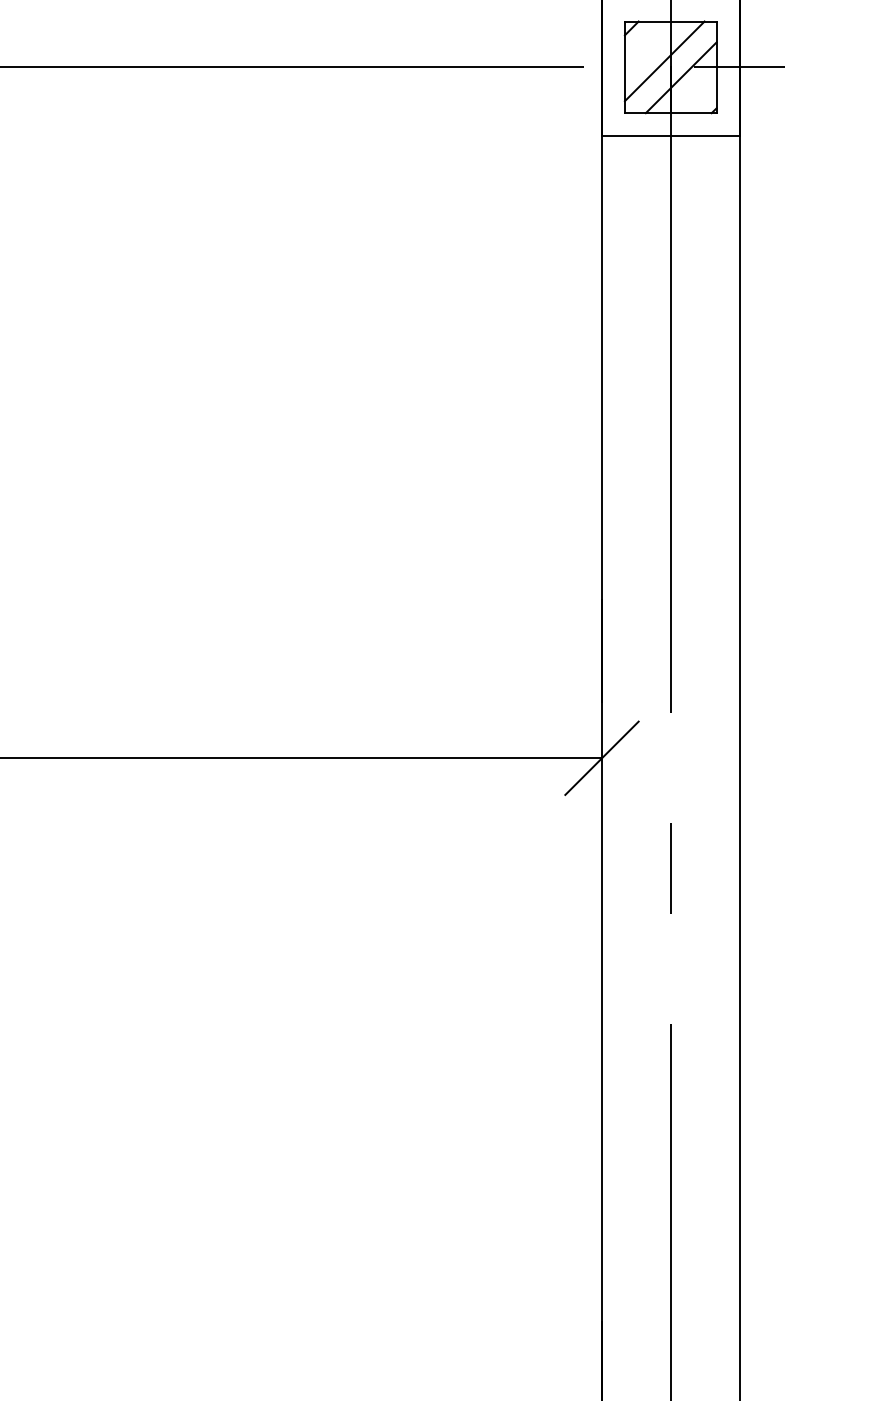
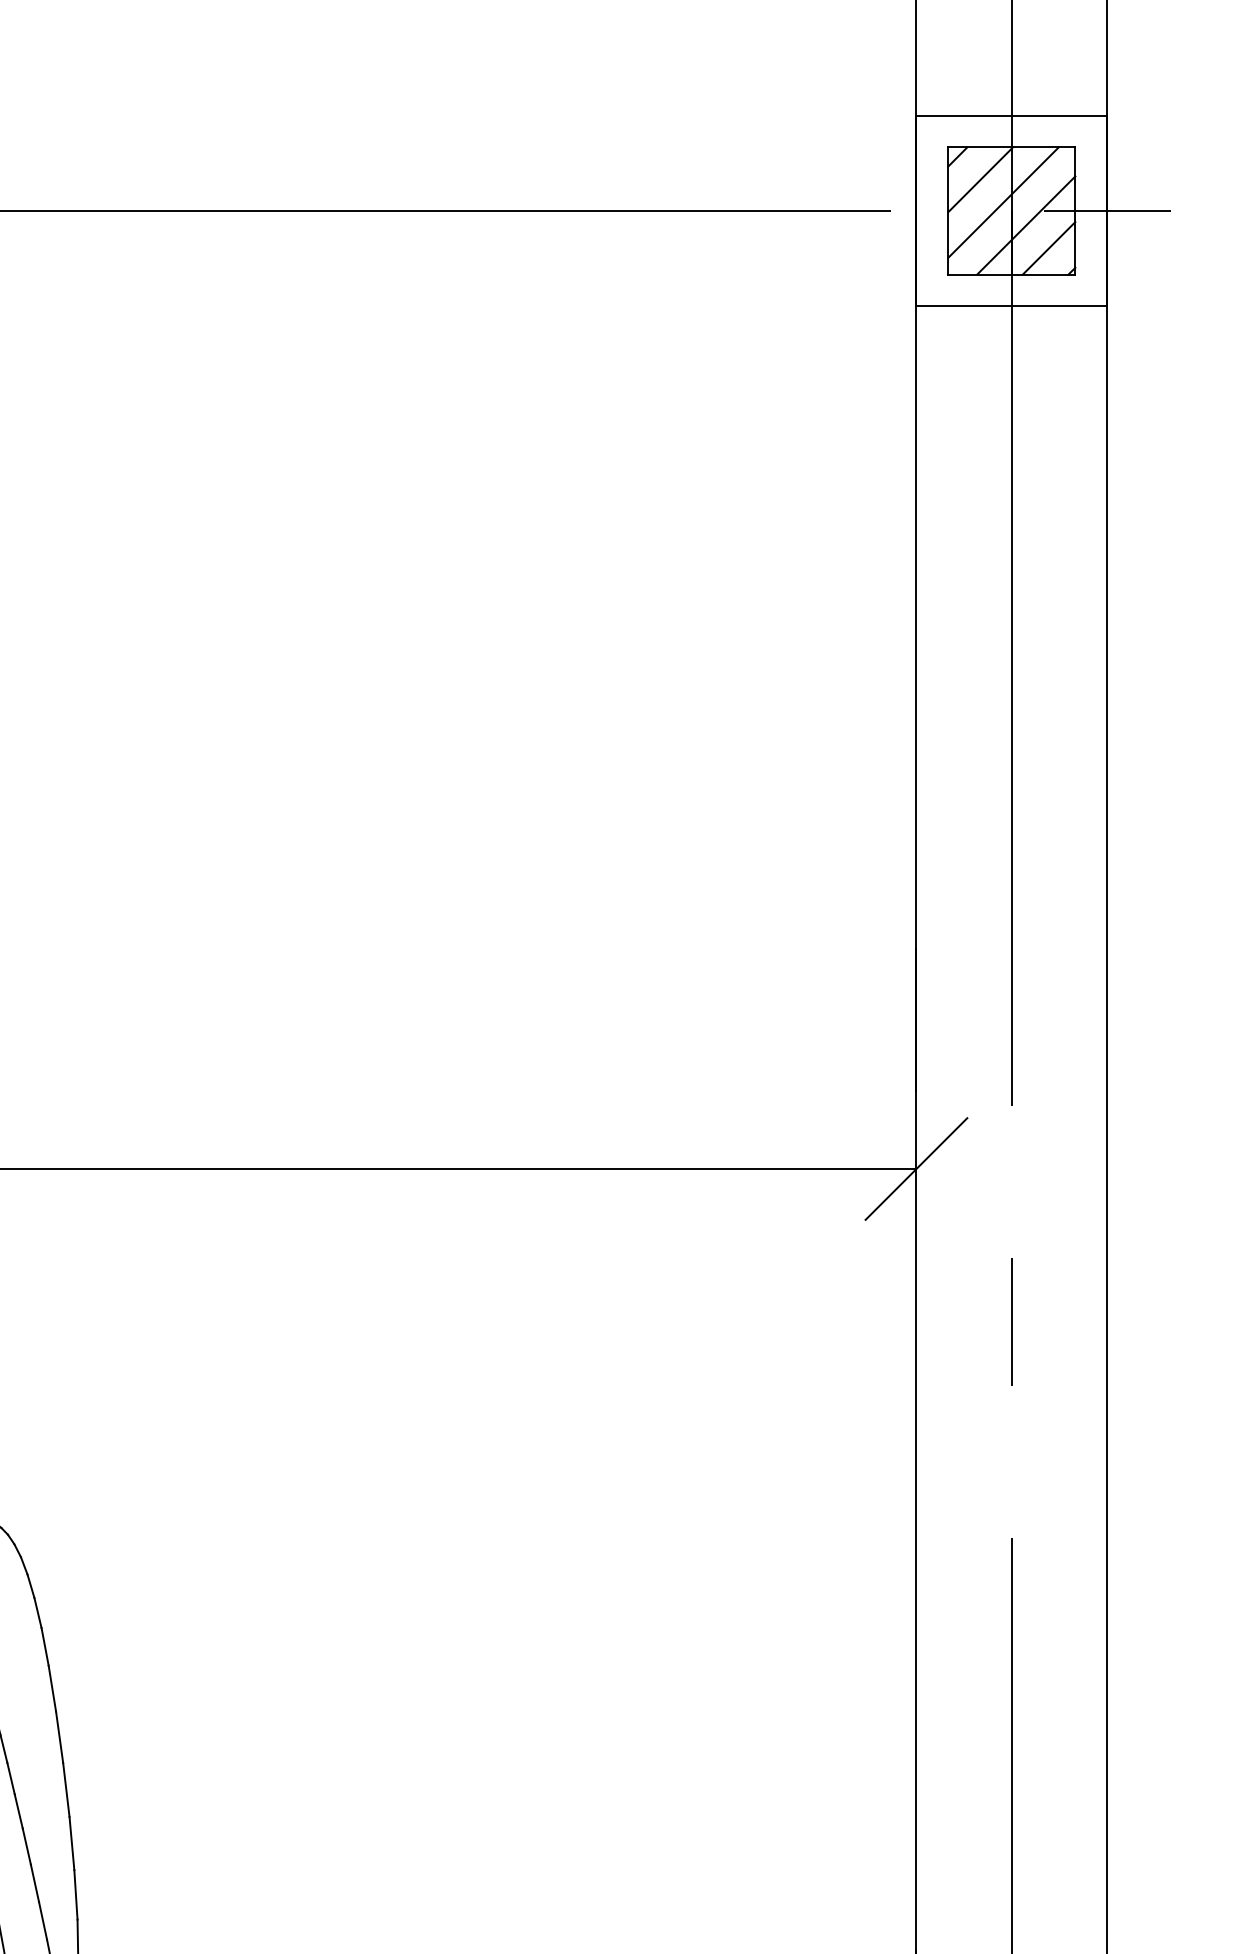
line: (648, 44) -> (980, 179), added
line: (697, 94) -> (1048, 248), added

